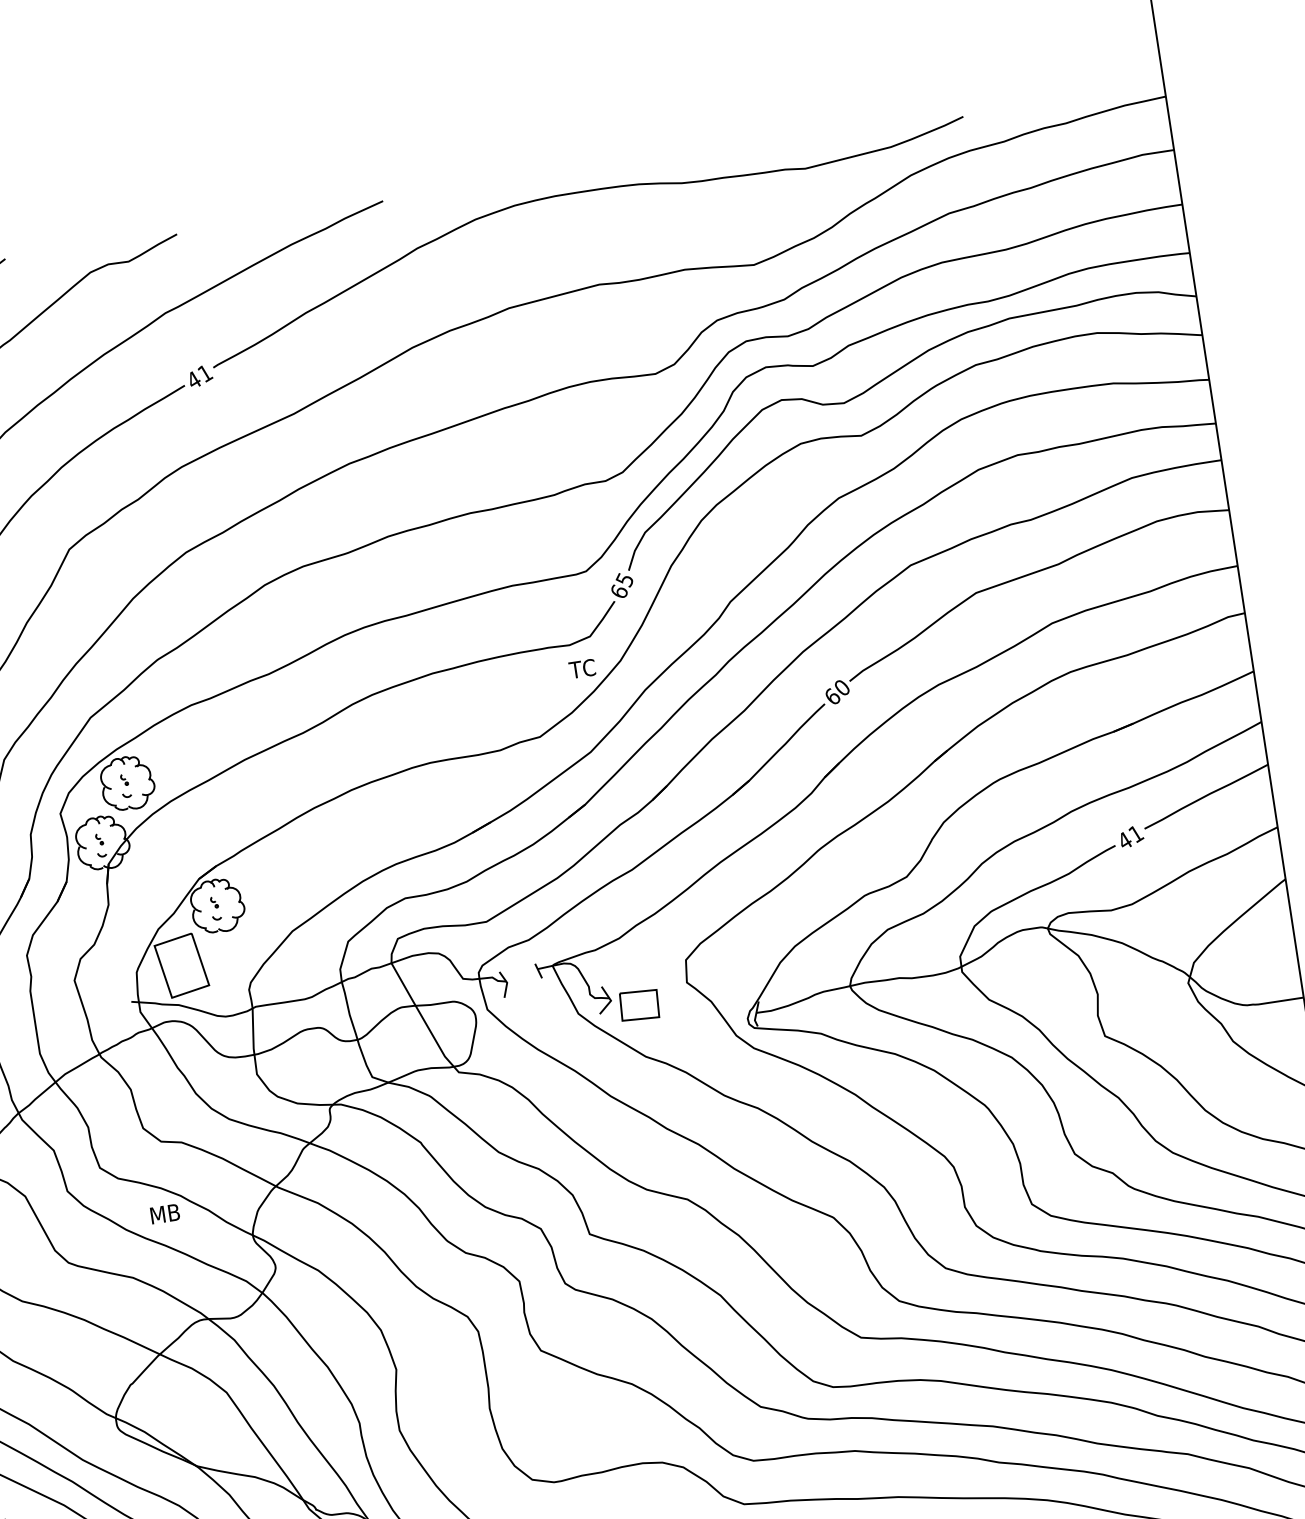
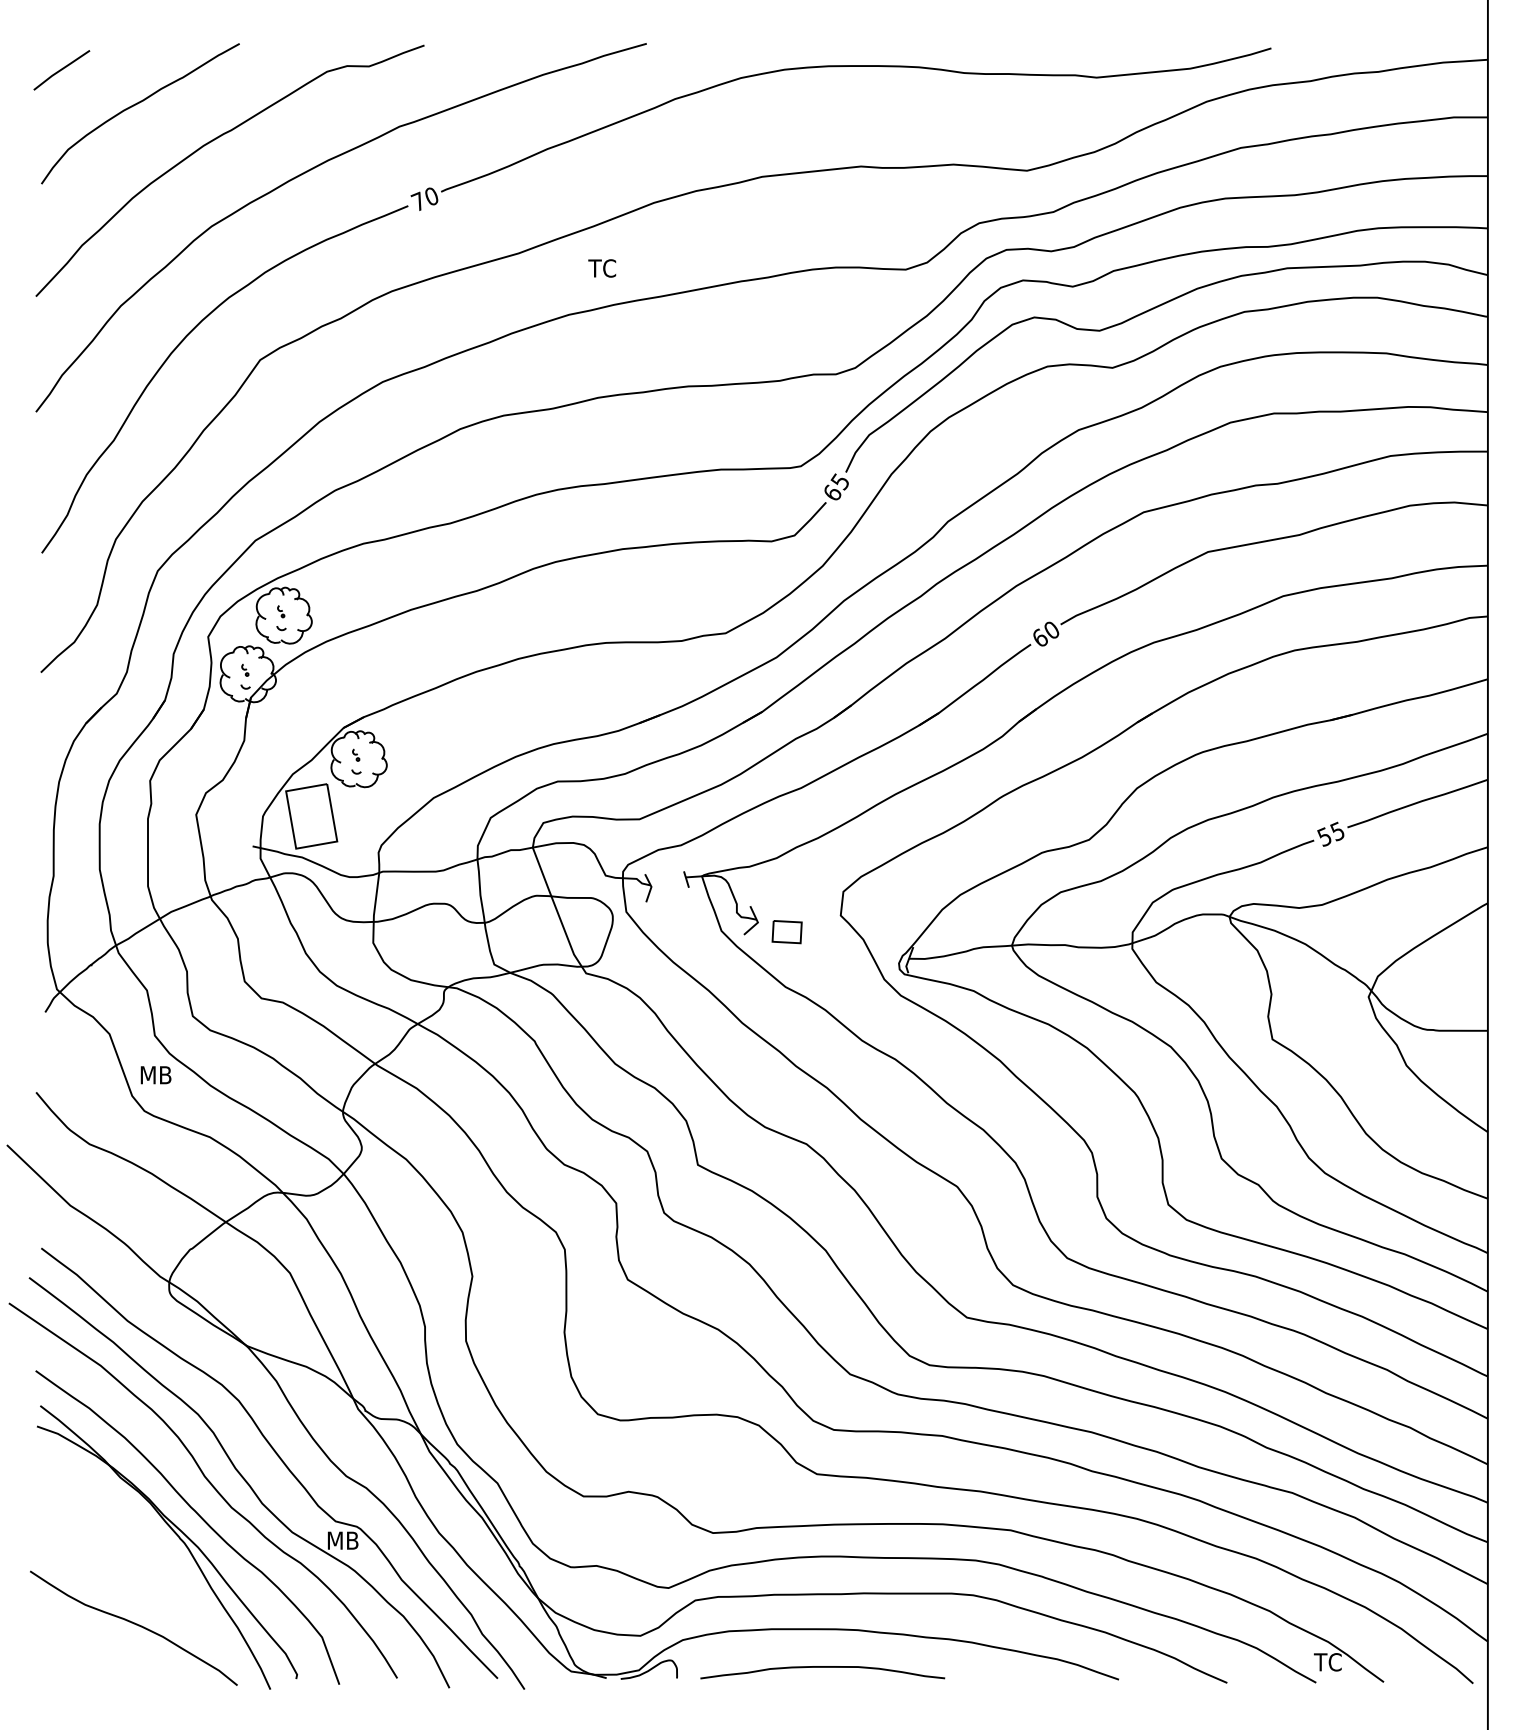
text: (198, 376) -> (424, 198), 41 -> 70
text: (582, 668) -> (602, 268), moved
text: (1130, 836) -> (1331, 833), 41 -> 55
part: (638, 1005) -> (786, 932), size x0.71
text: (164, 1214) -> (155, 1075), moved

